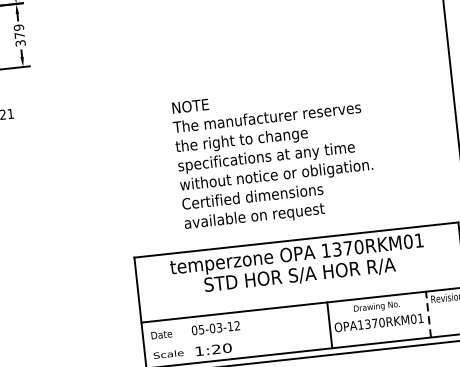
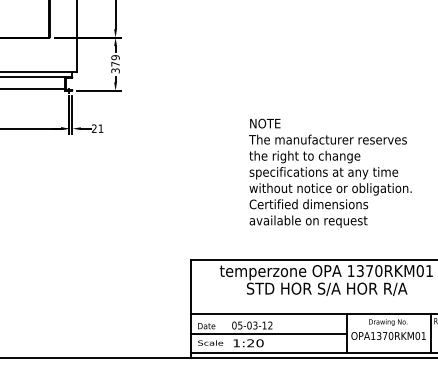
text: (274, 155) -> (330, 172), moved
line: (428, 314) -> (430, 333), dashed -> solid
line: (236, 335) -> (268, 333), added

